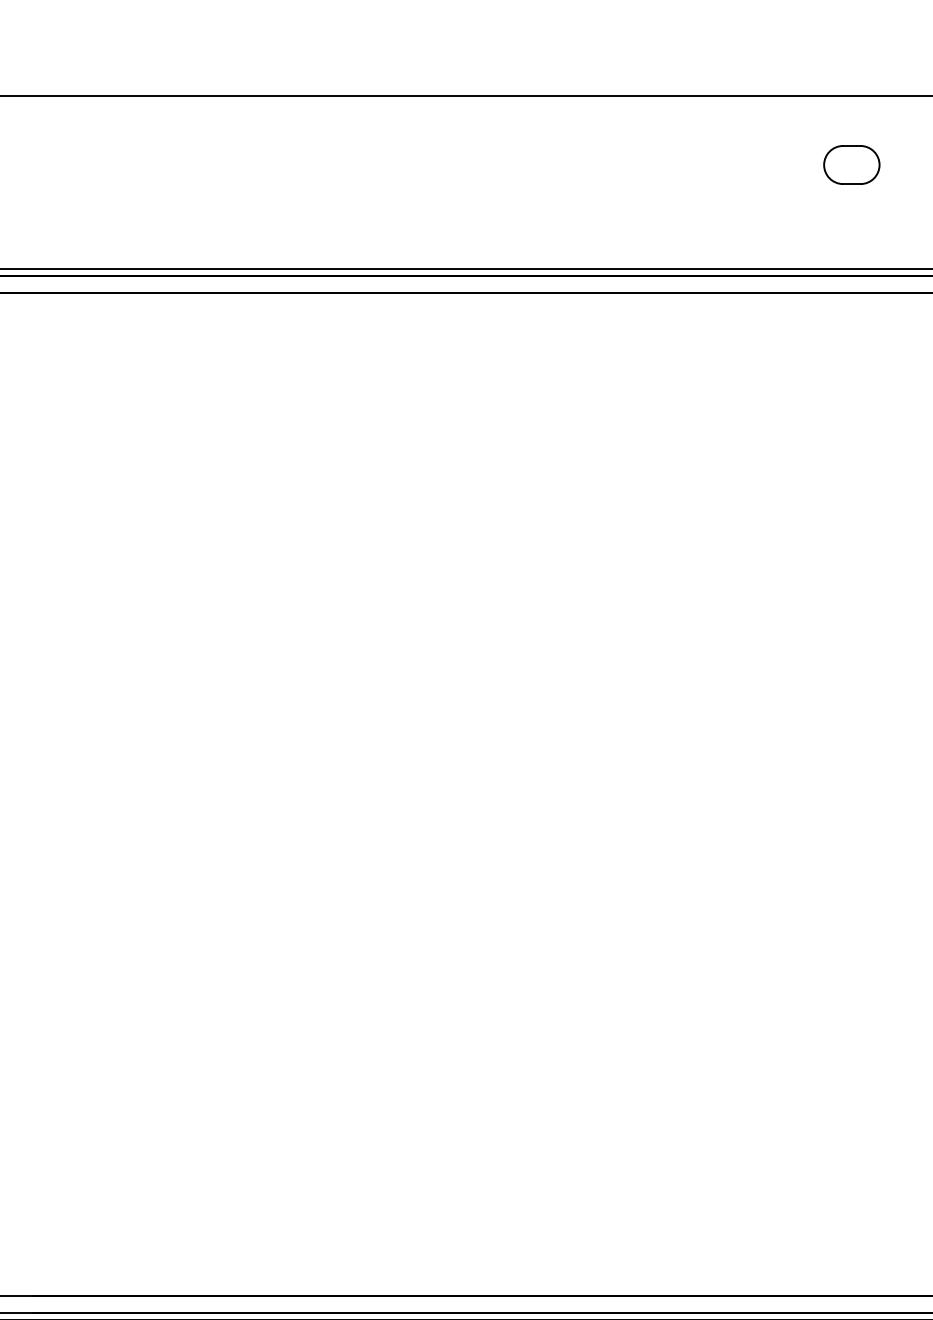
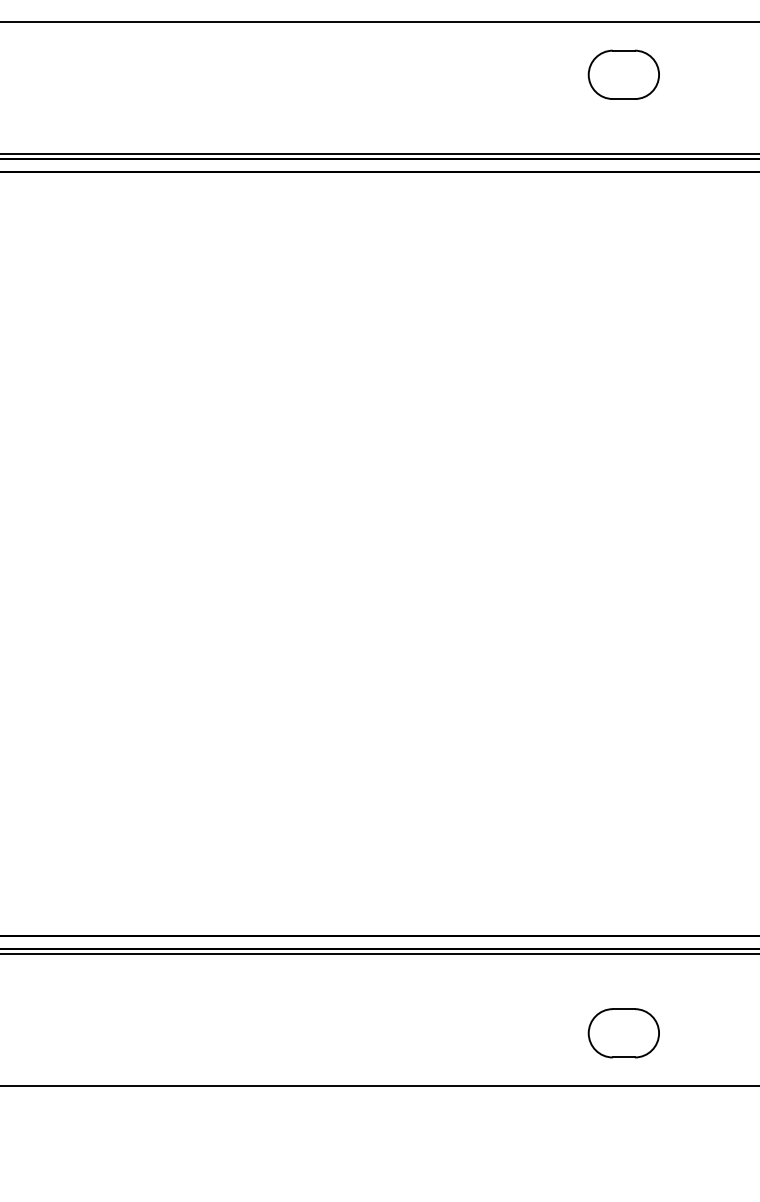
part: (851, 164) -> (623, 74), size x1.67

